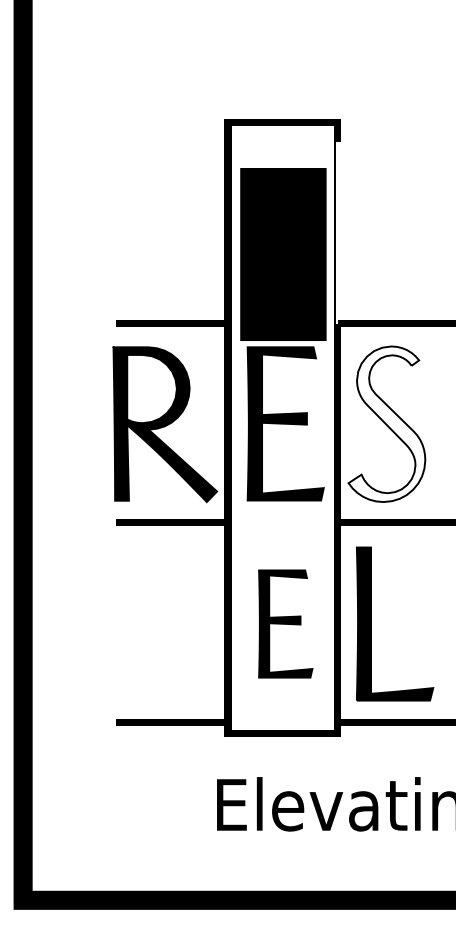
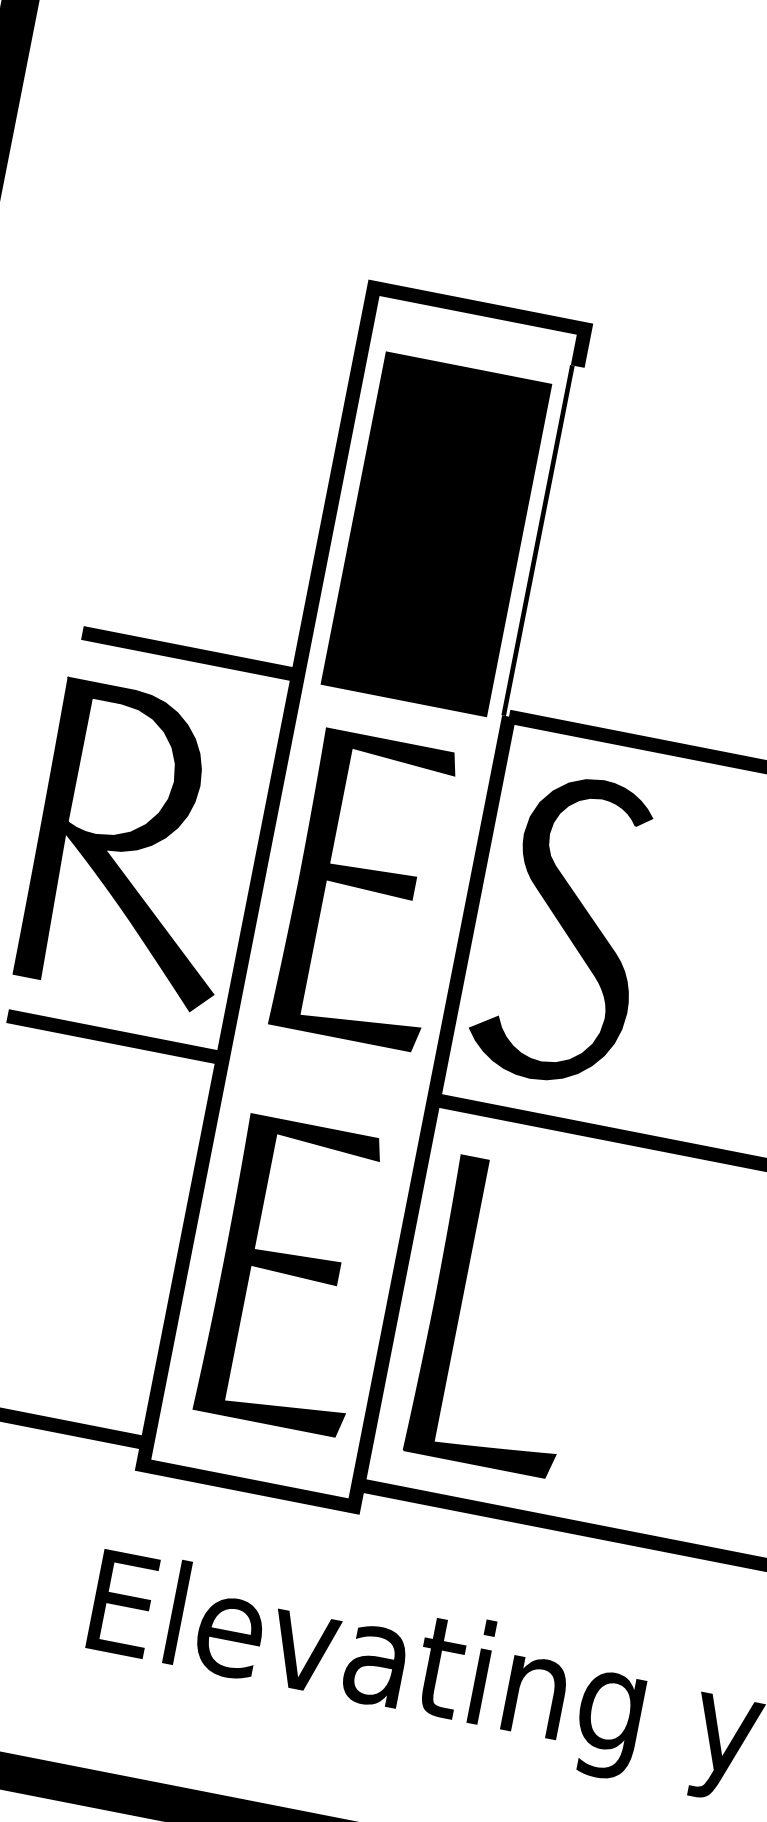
part: (283, 254) -> (436, 534), moved
fill: (386, 424) -> (565, 929), added
part: (285, 623) -> (295, 1274), size x1.43

